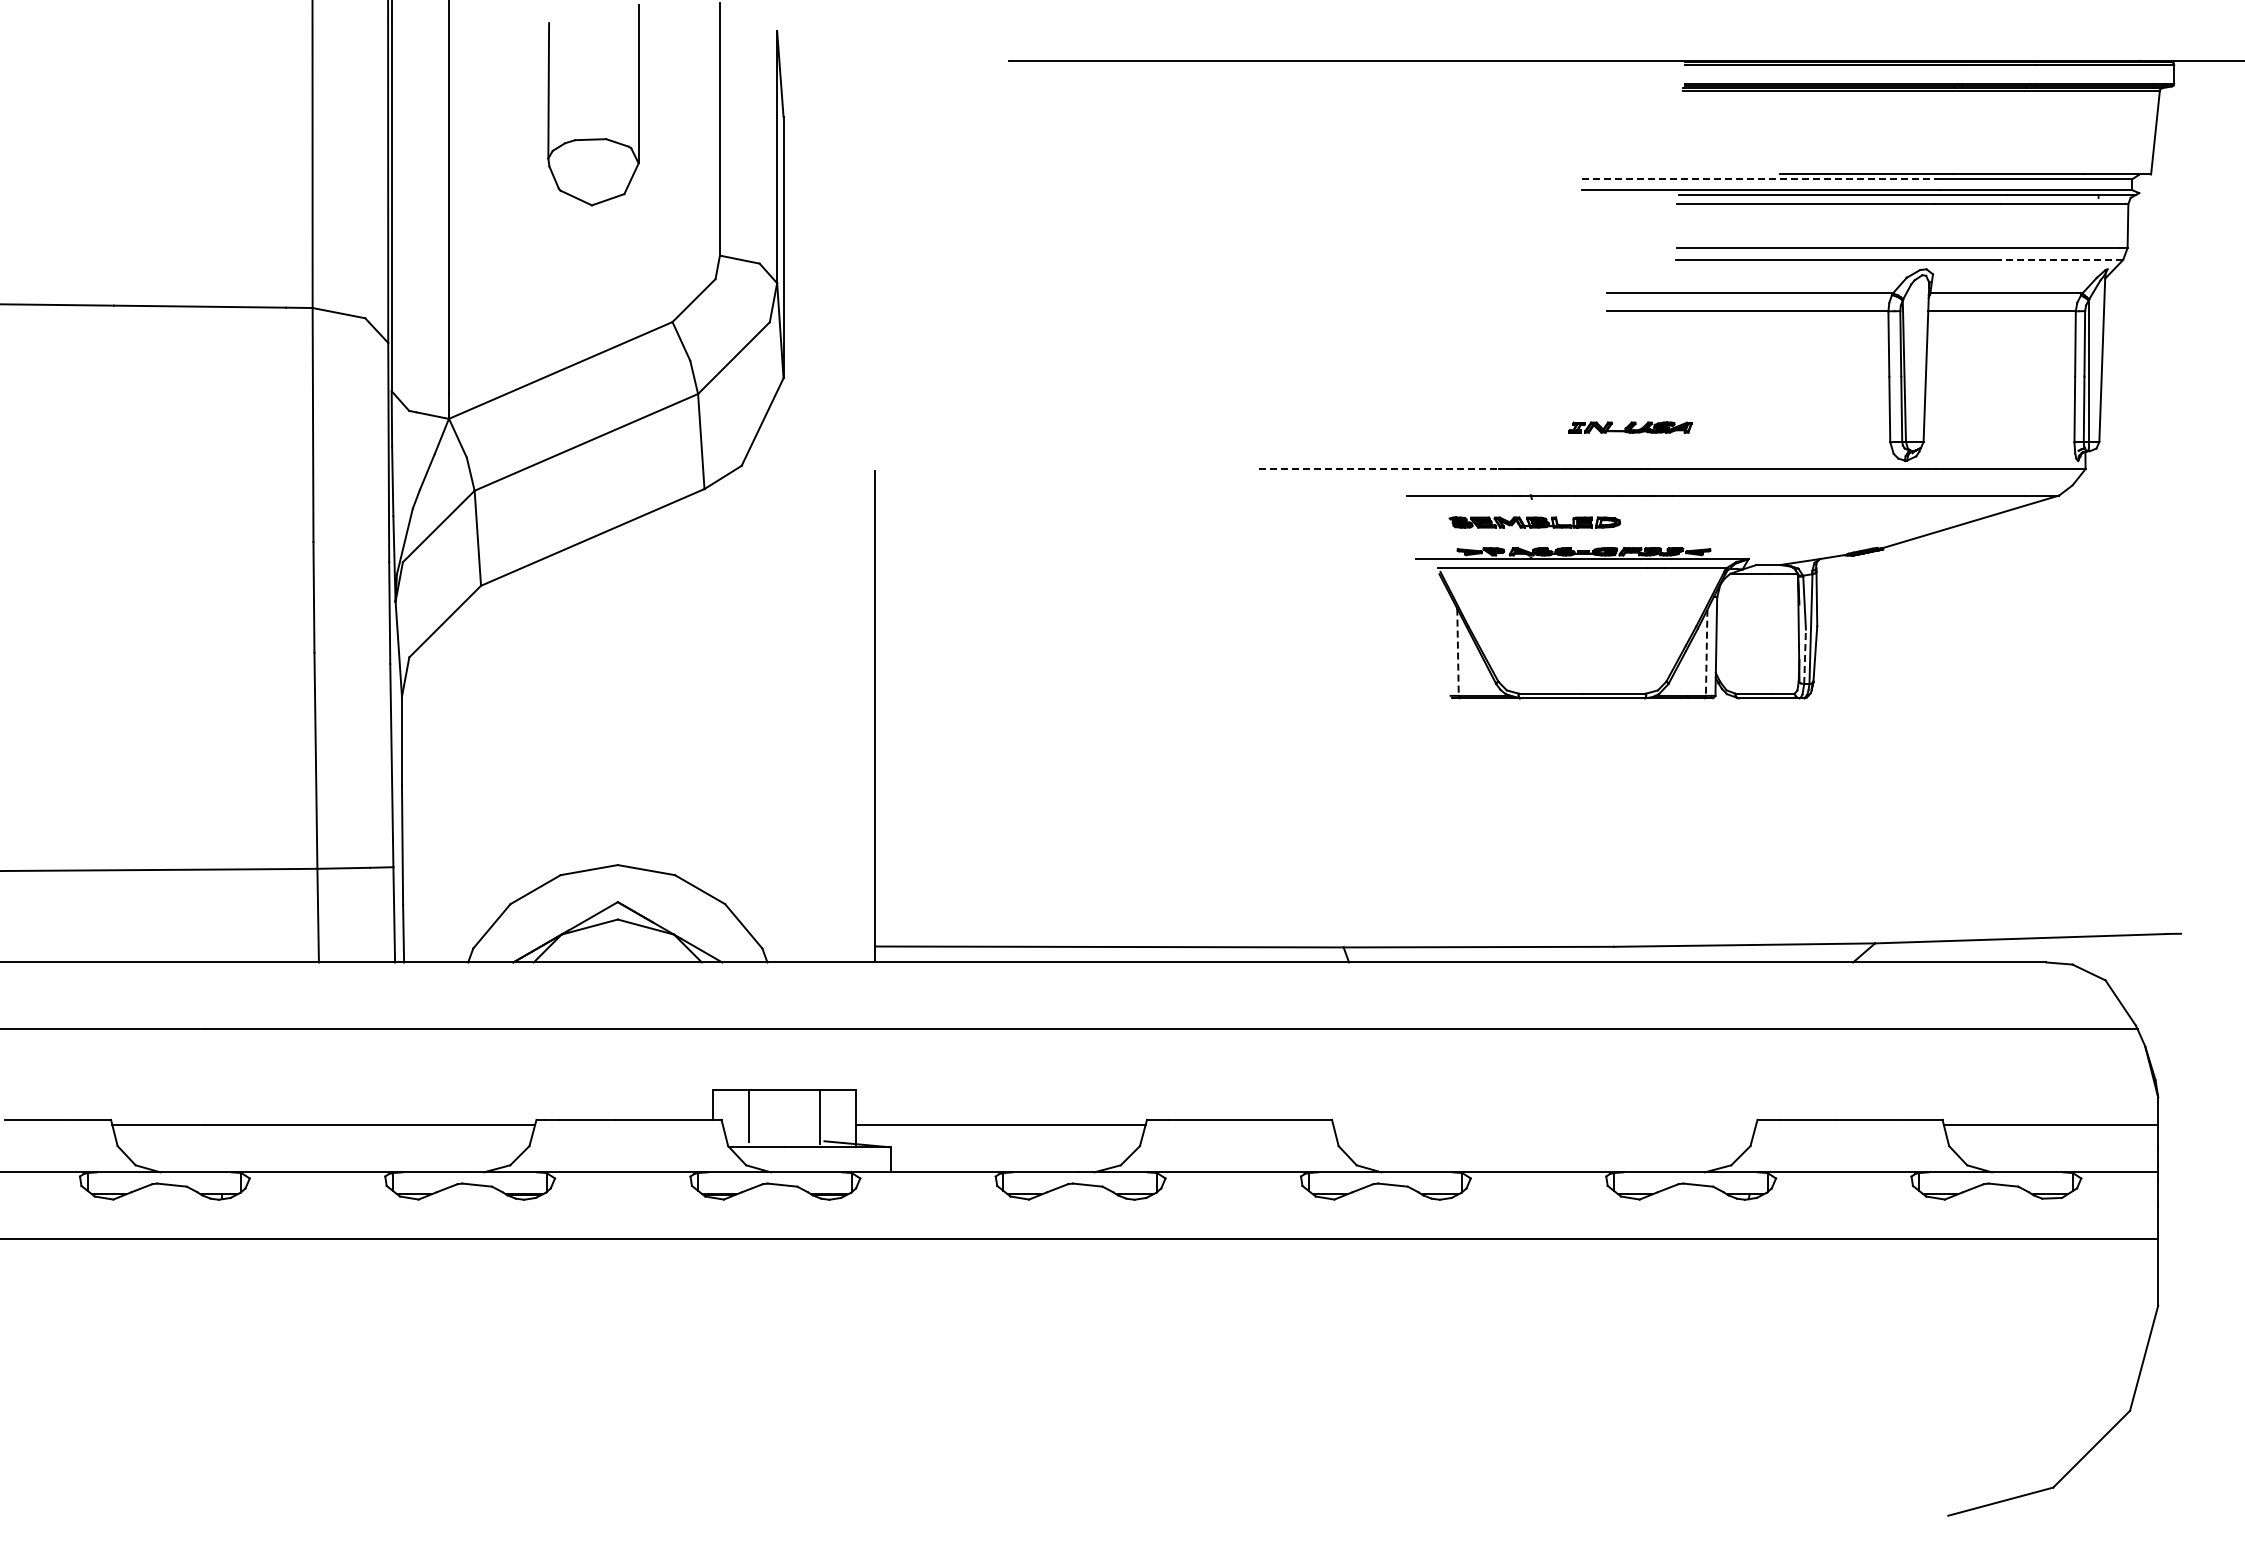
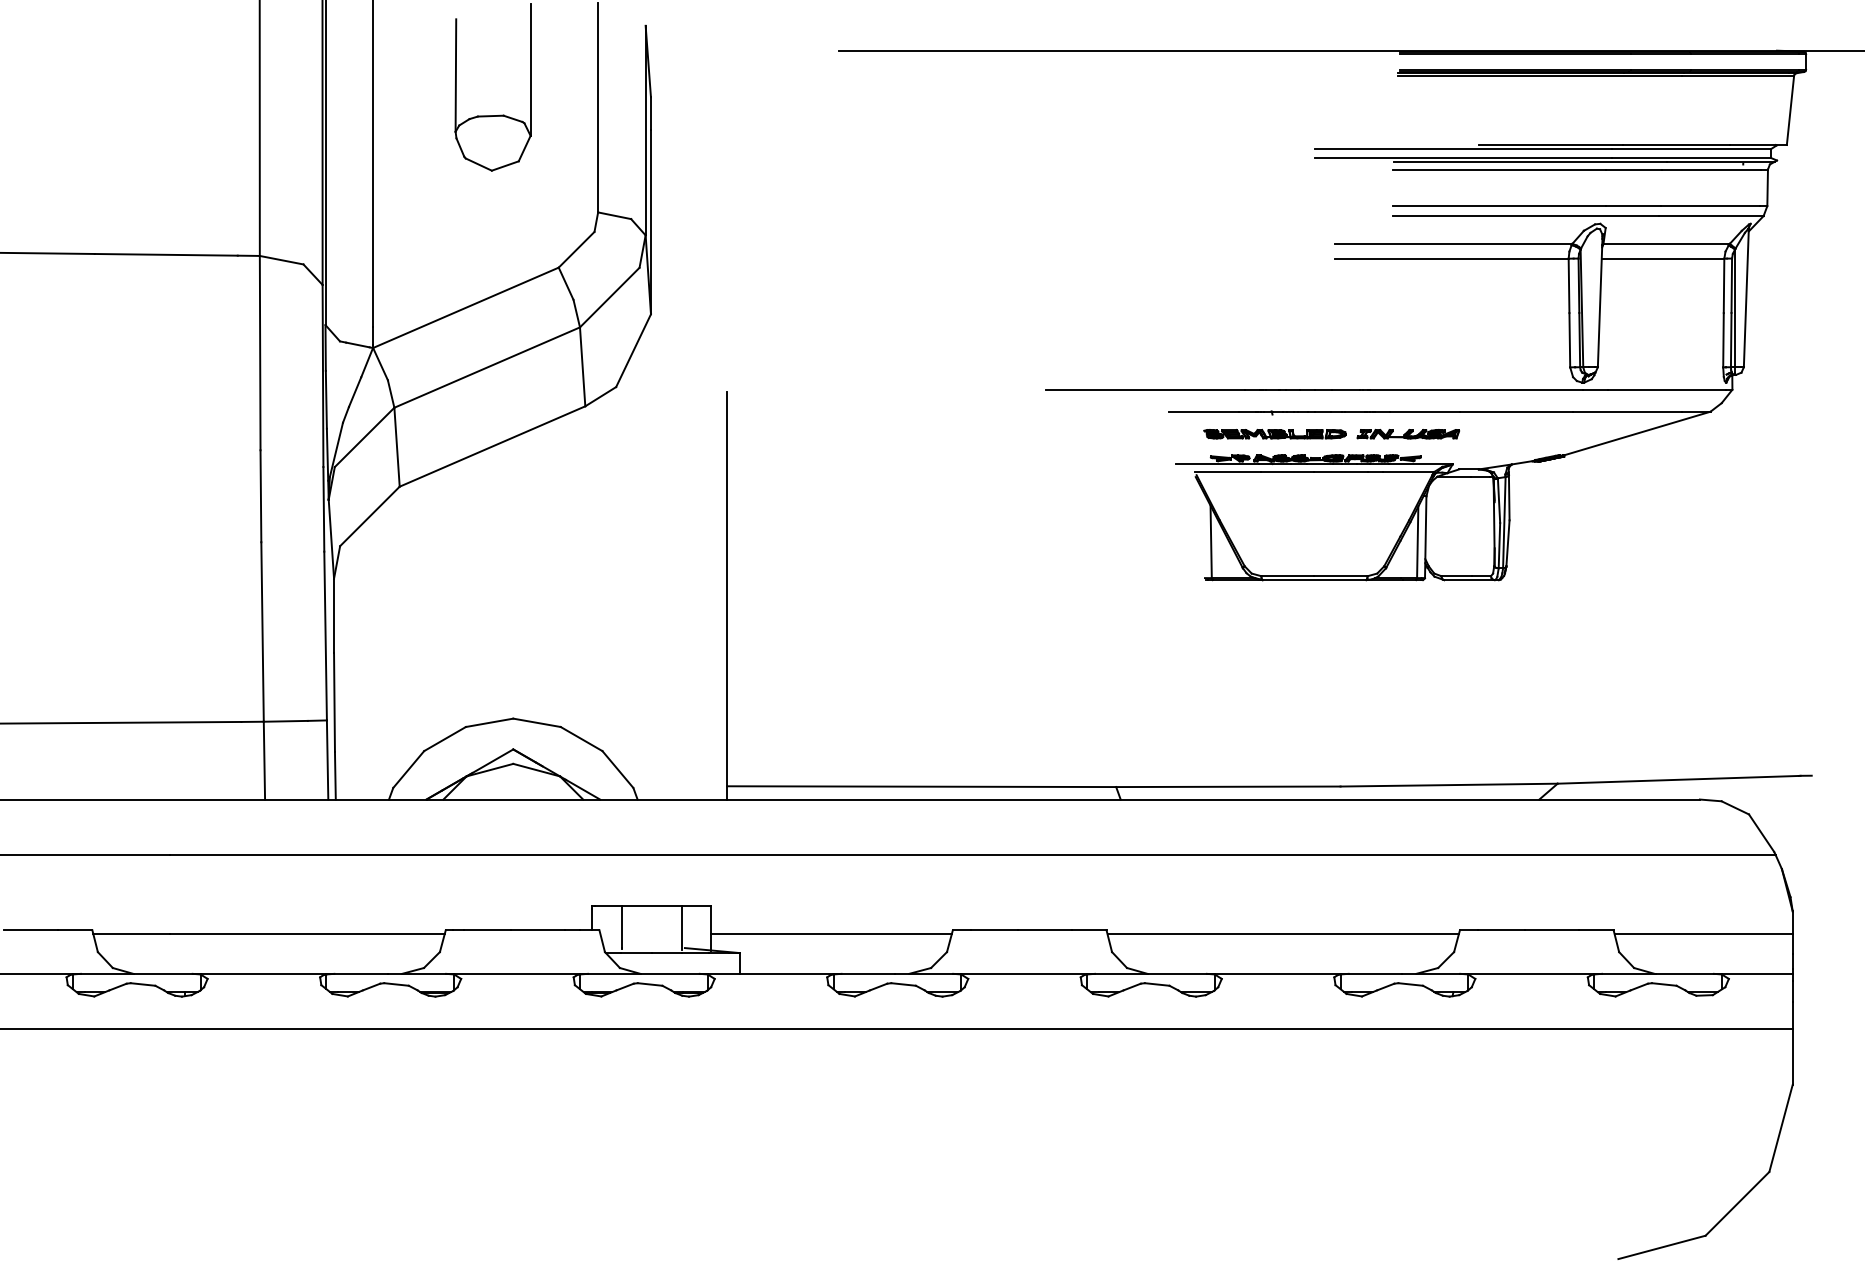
line: (1761, 179) -> (1463, 149), dashed -> solid
line: (2059, 259) -> (1710, 215), dashed -> solid
part: (1630, 427) -> (1408, 434), moved
line: (1378, 469) -> (1145, 390), dashed -> solid
line: (1458, 652) -> (1211, 542), dashed -> solid
line: (1706, 653) -> (1417, 542), dashed -> solid
line: (1805, 656) -> (1499, 545), dashed -> solid
line: (1544, 1124) -> (1283, 934), added

